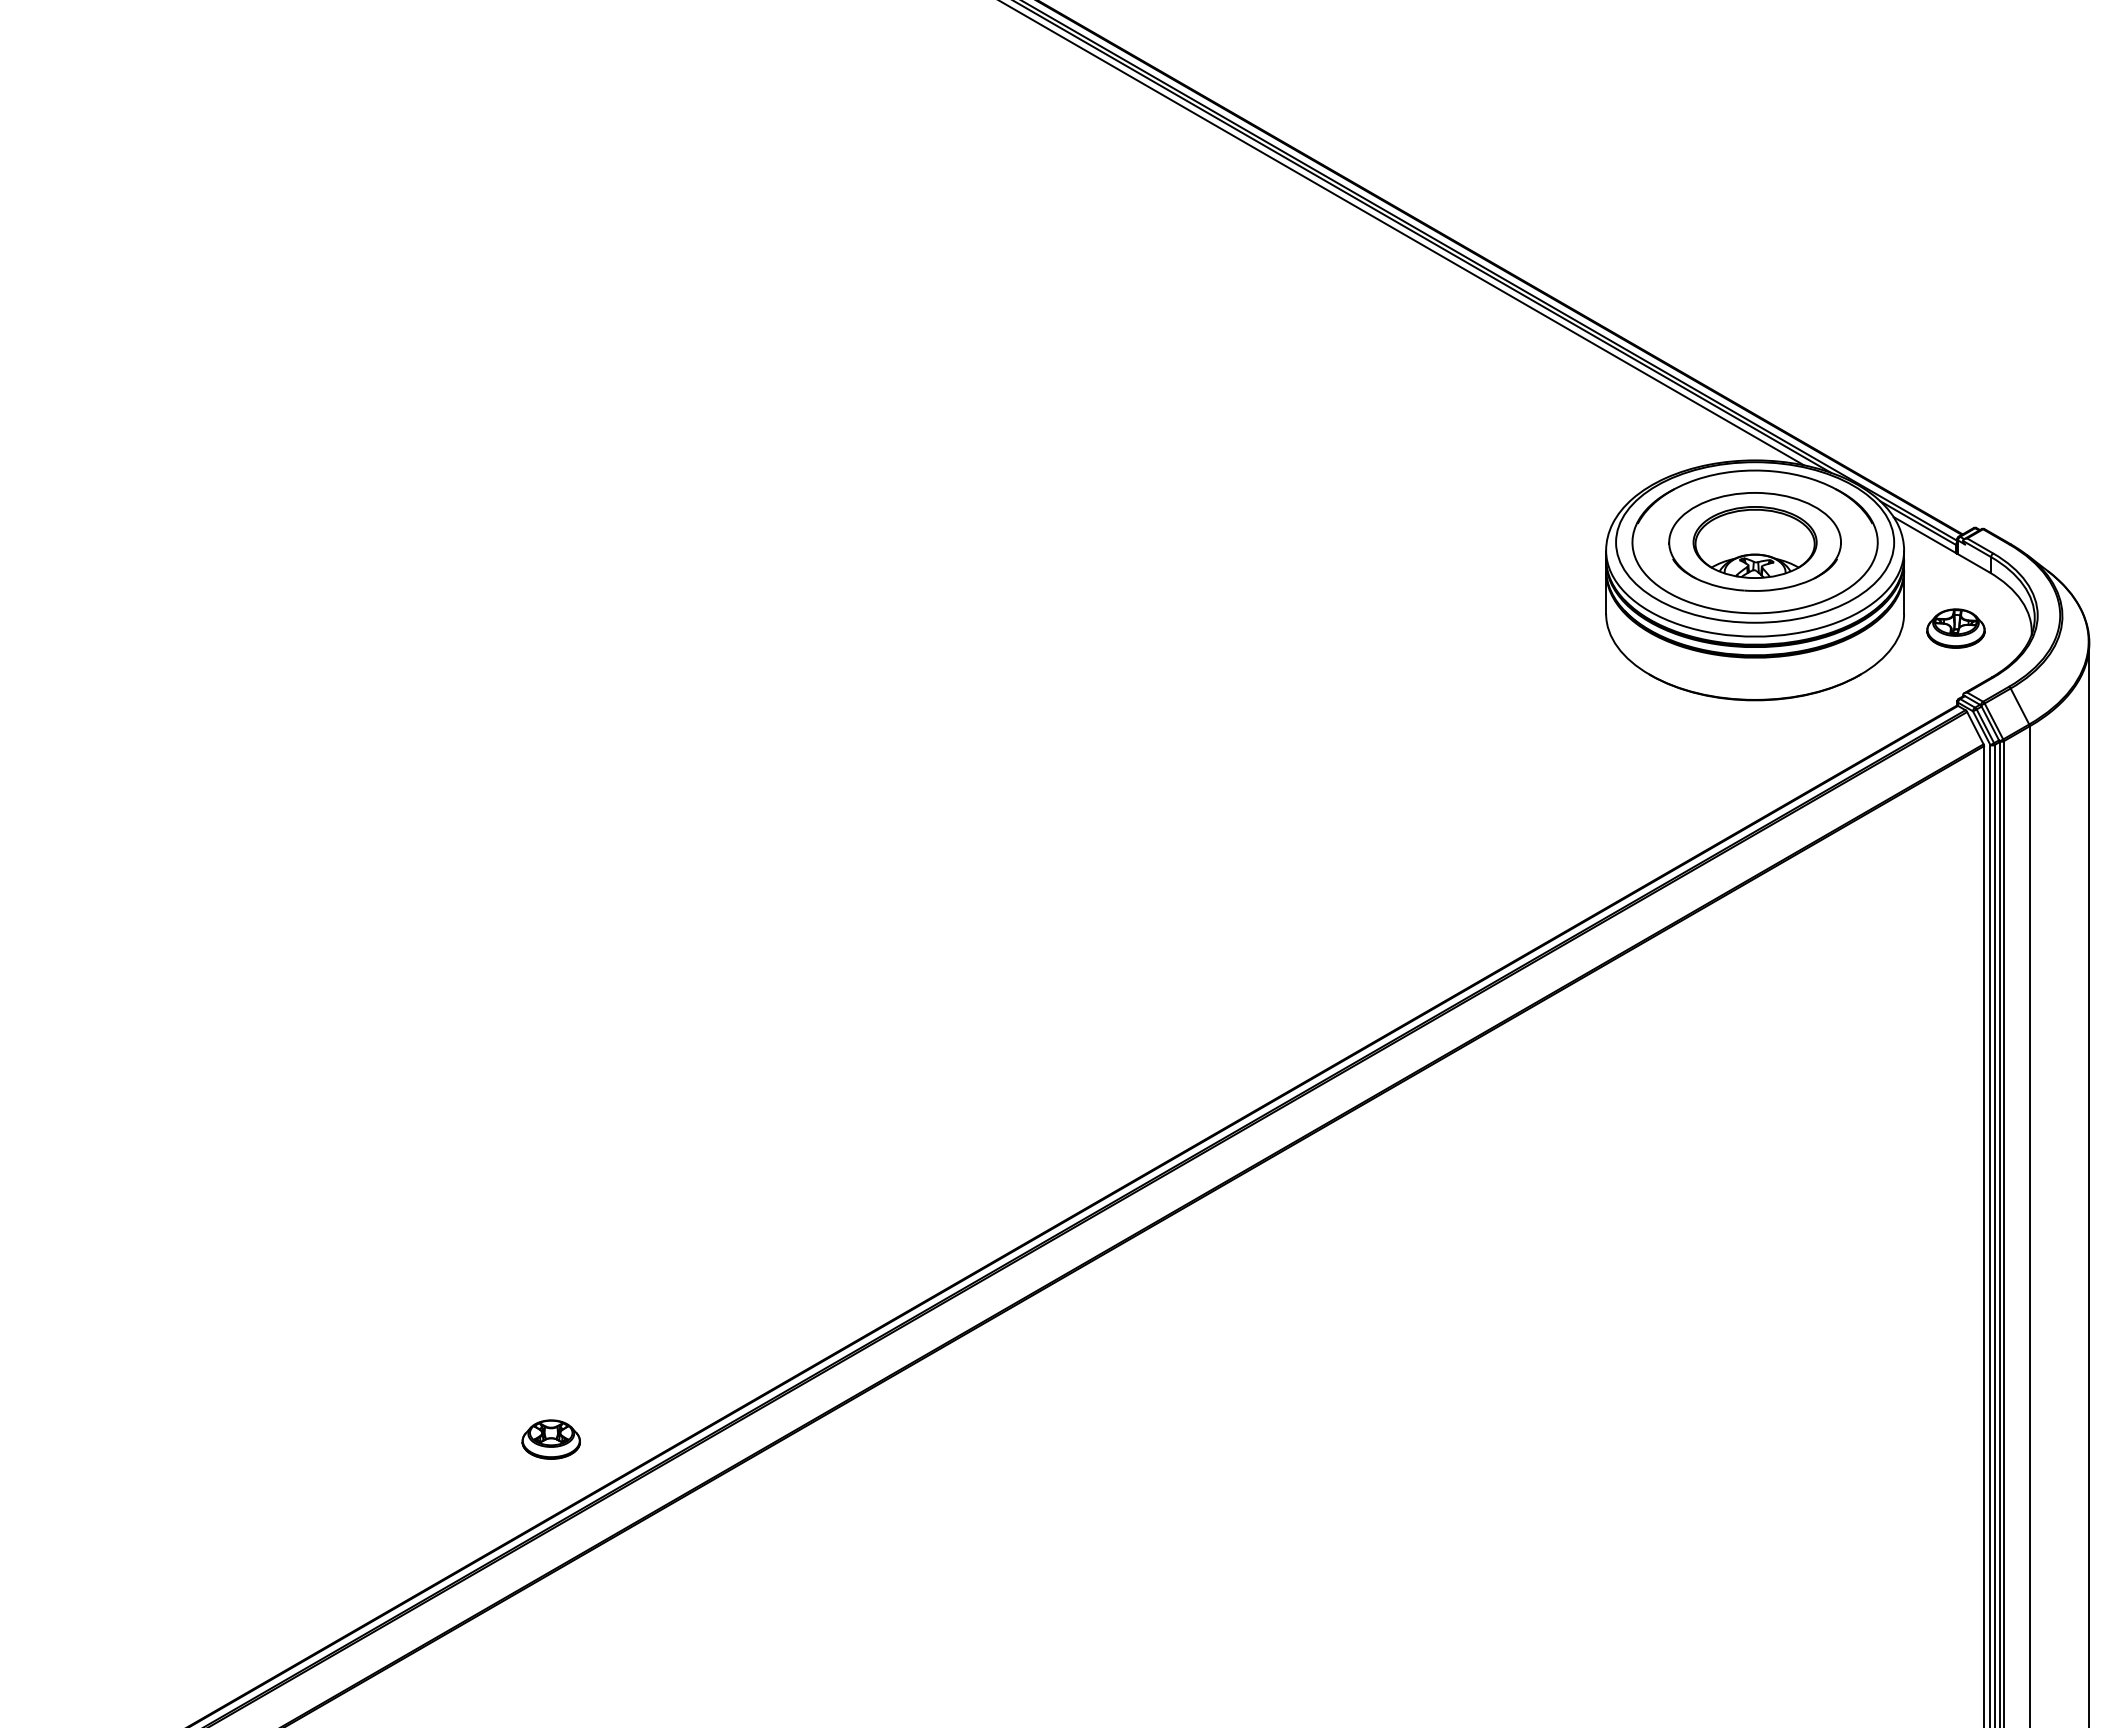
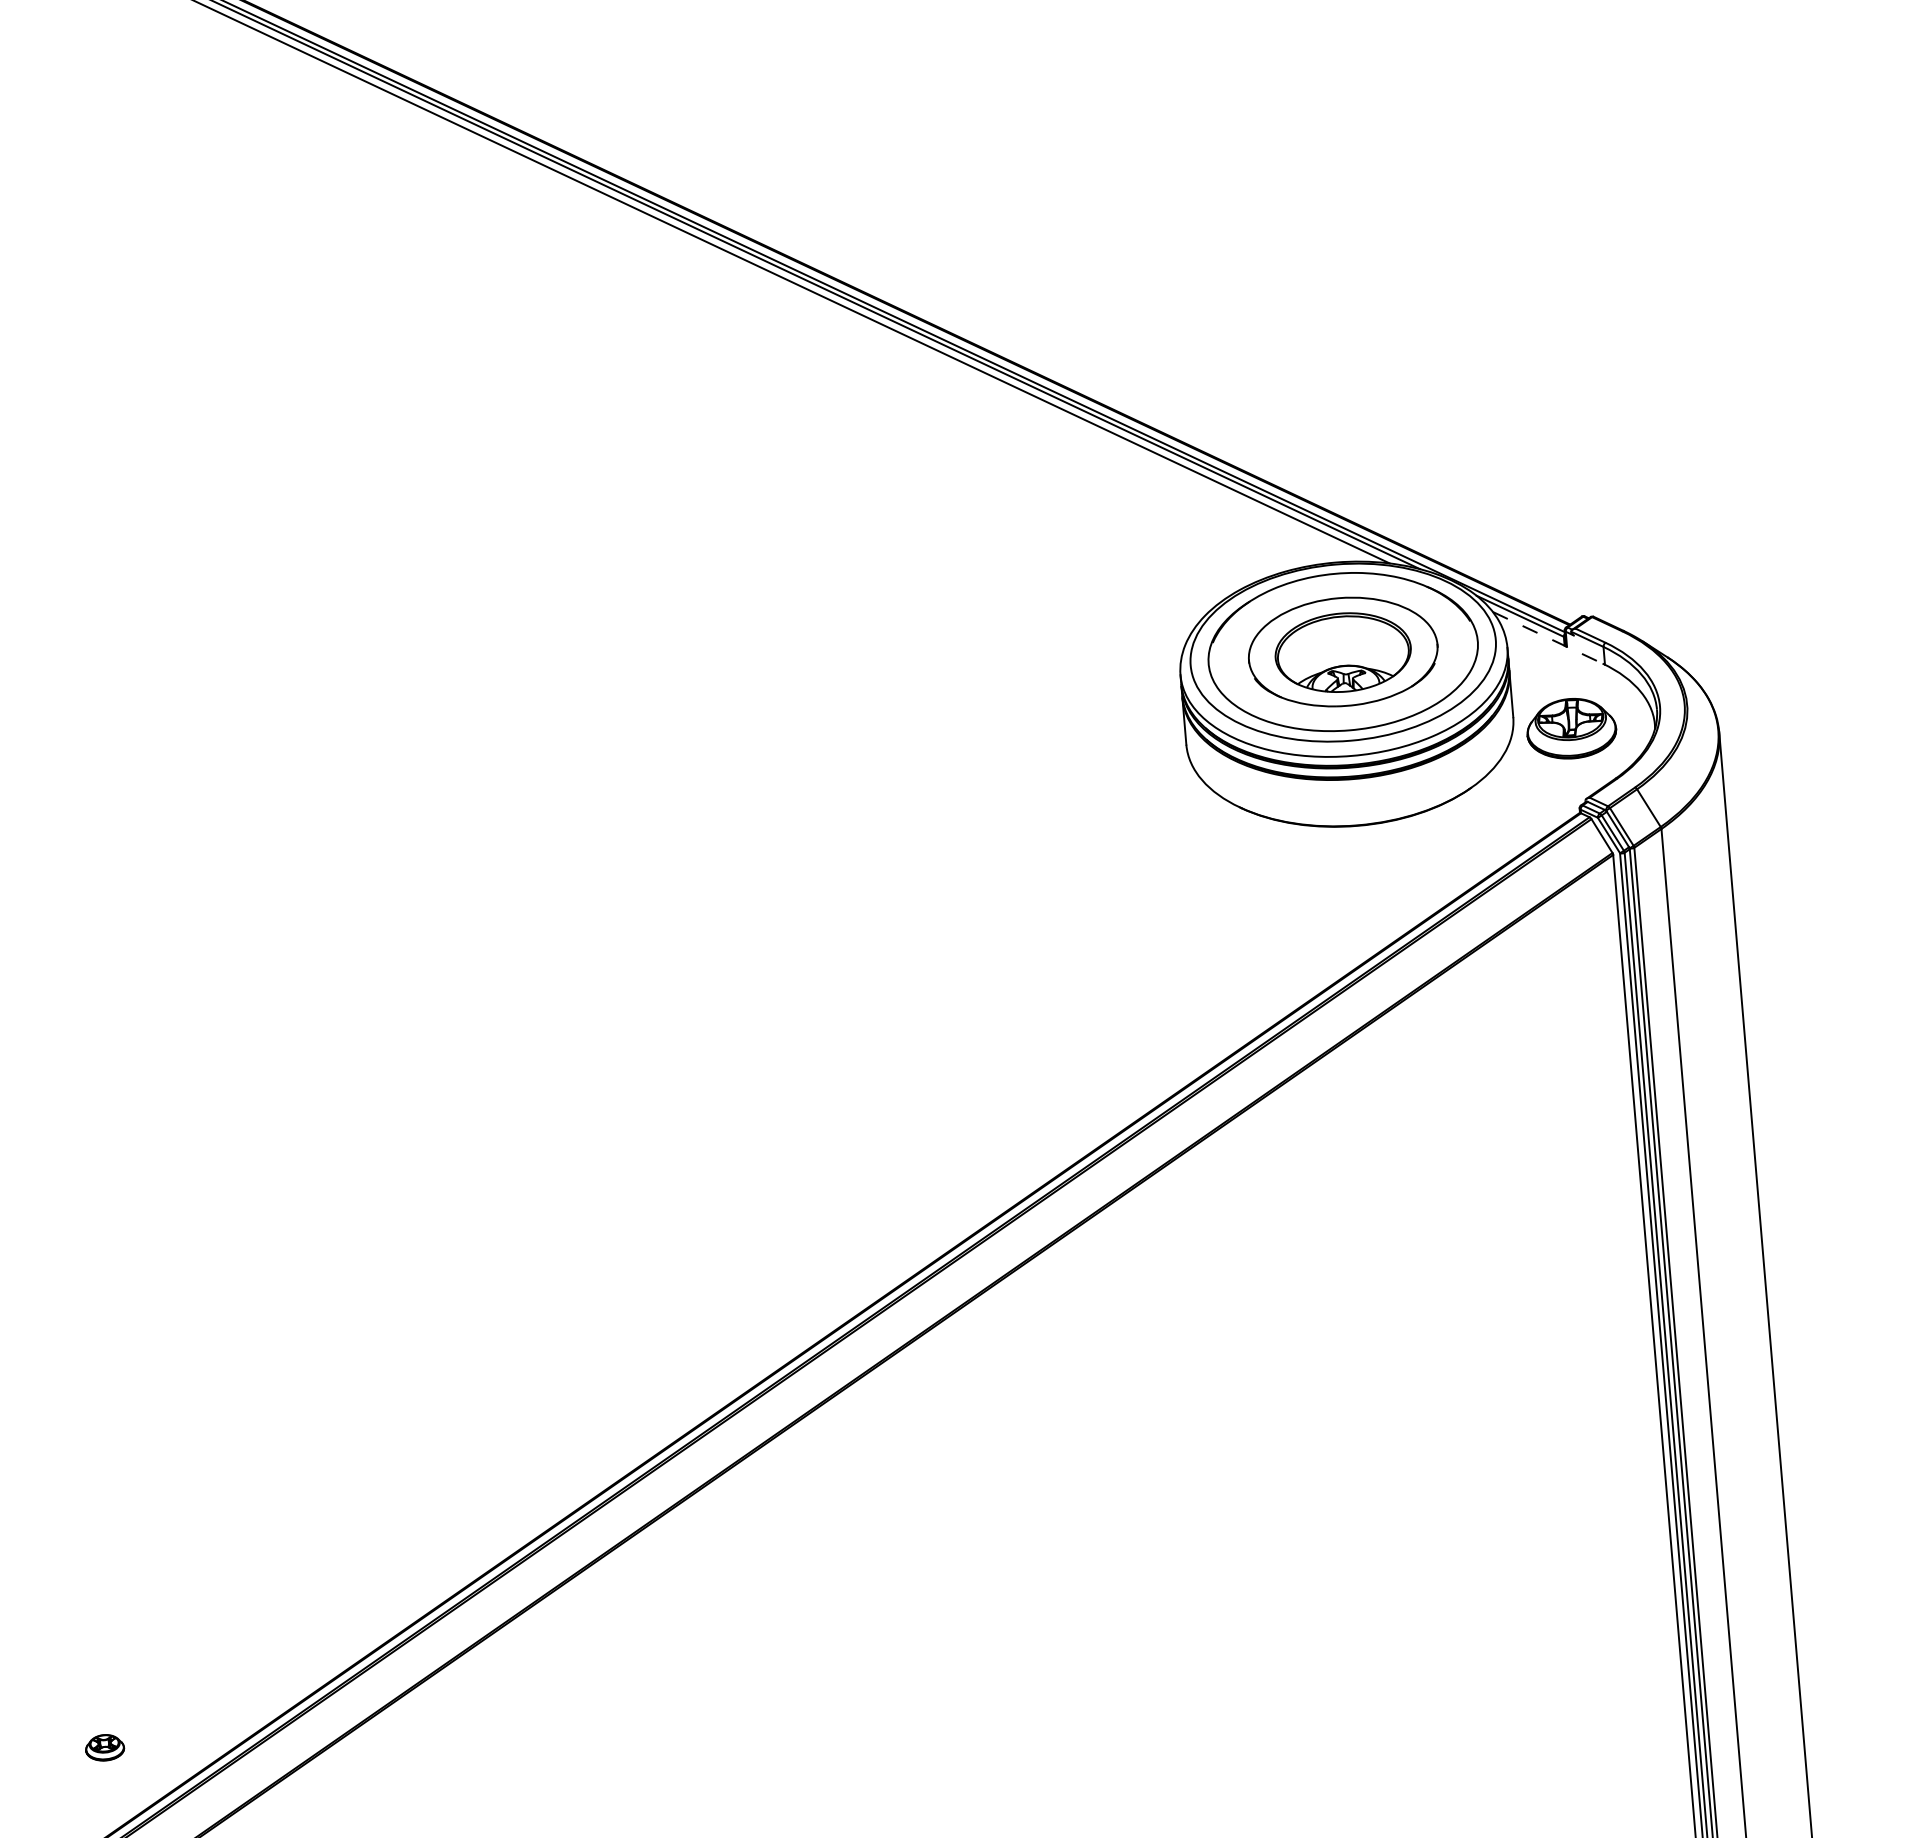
line: (1941, 544) -> (1547, 637), solid -> dashed
part: (1955, 628) -> (1571, 728), size x1.4
part: (550, 1439) -> (104, 1747), size x0.6

